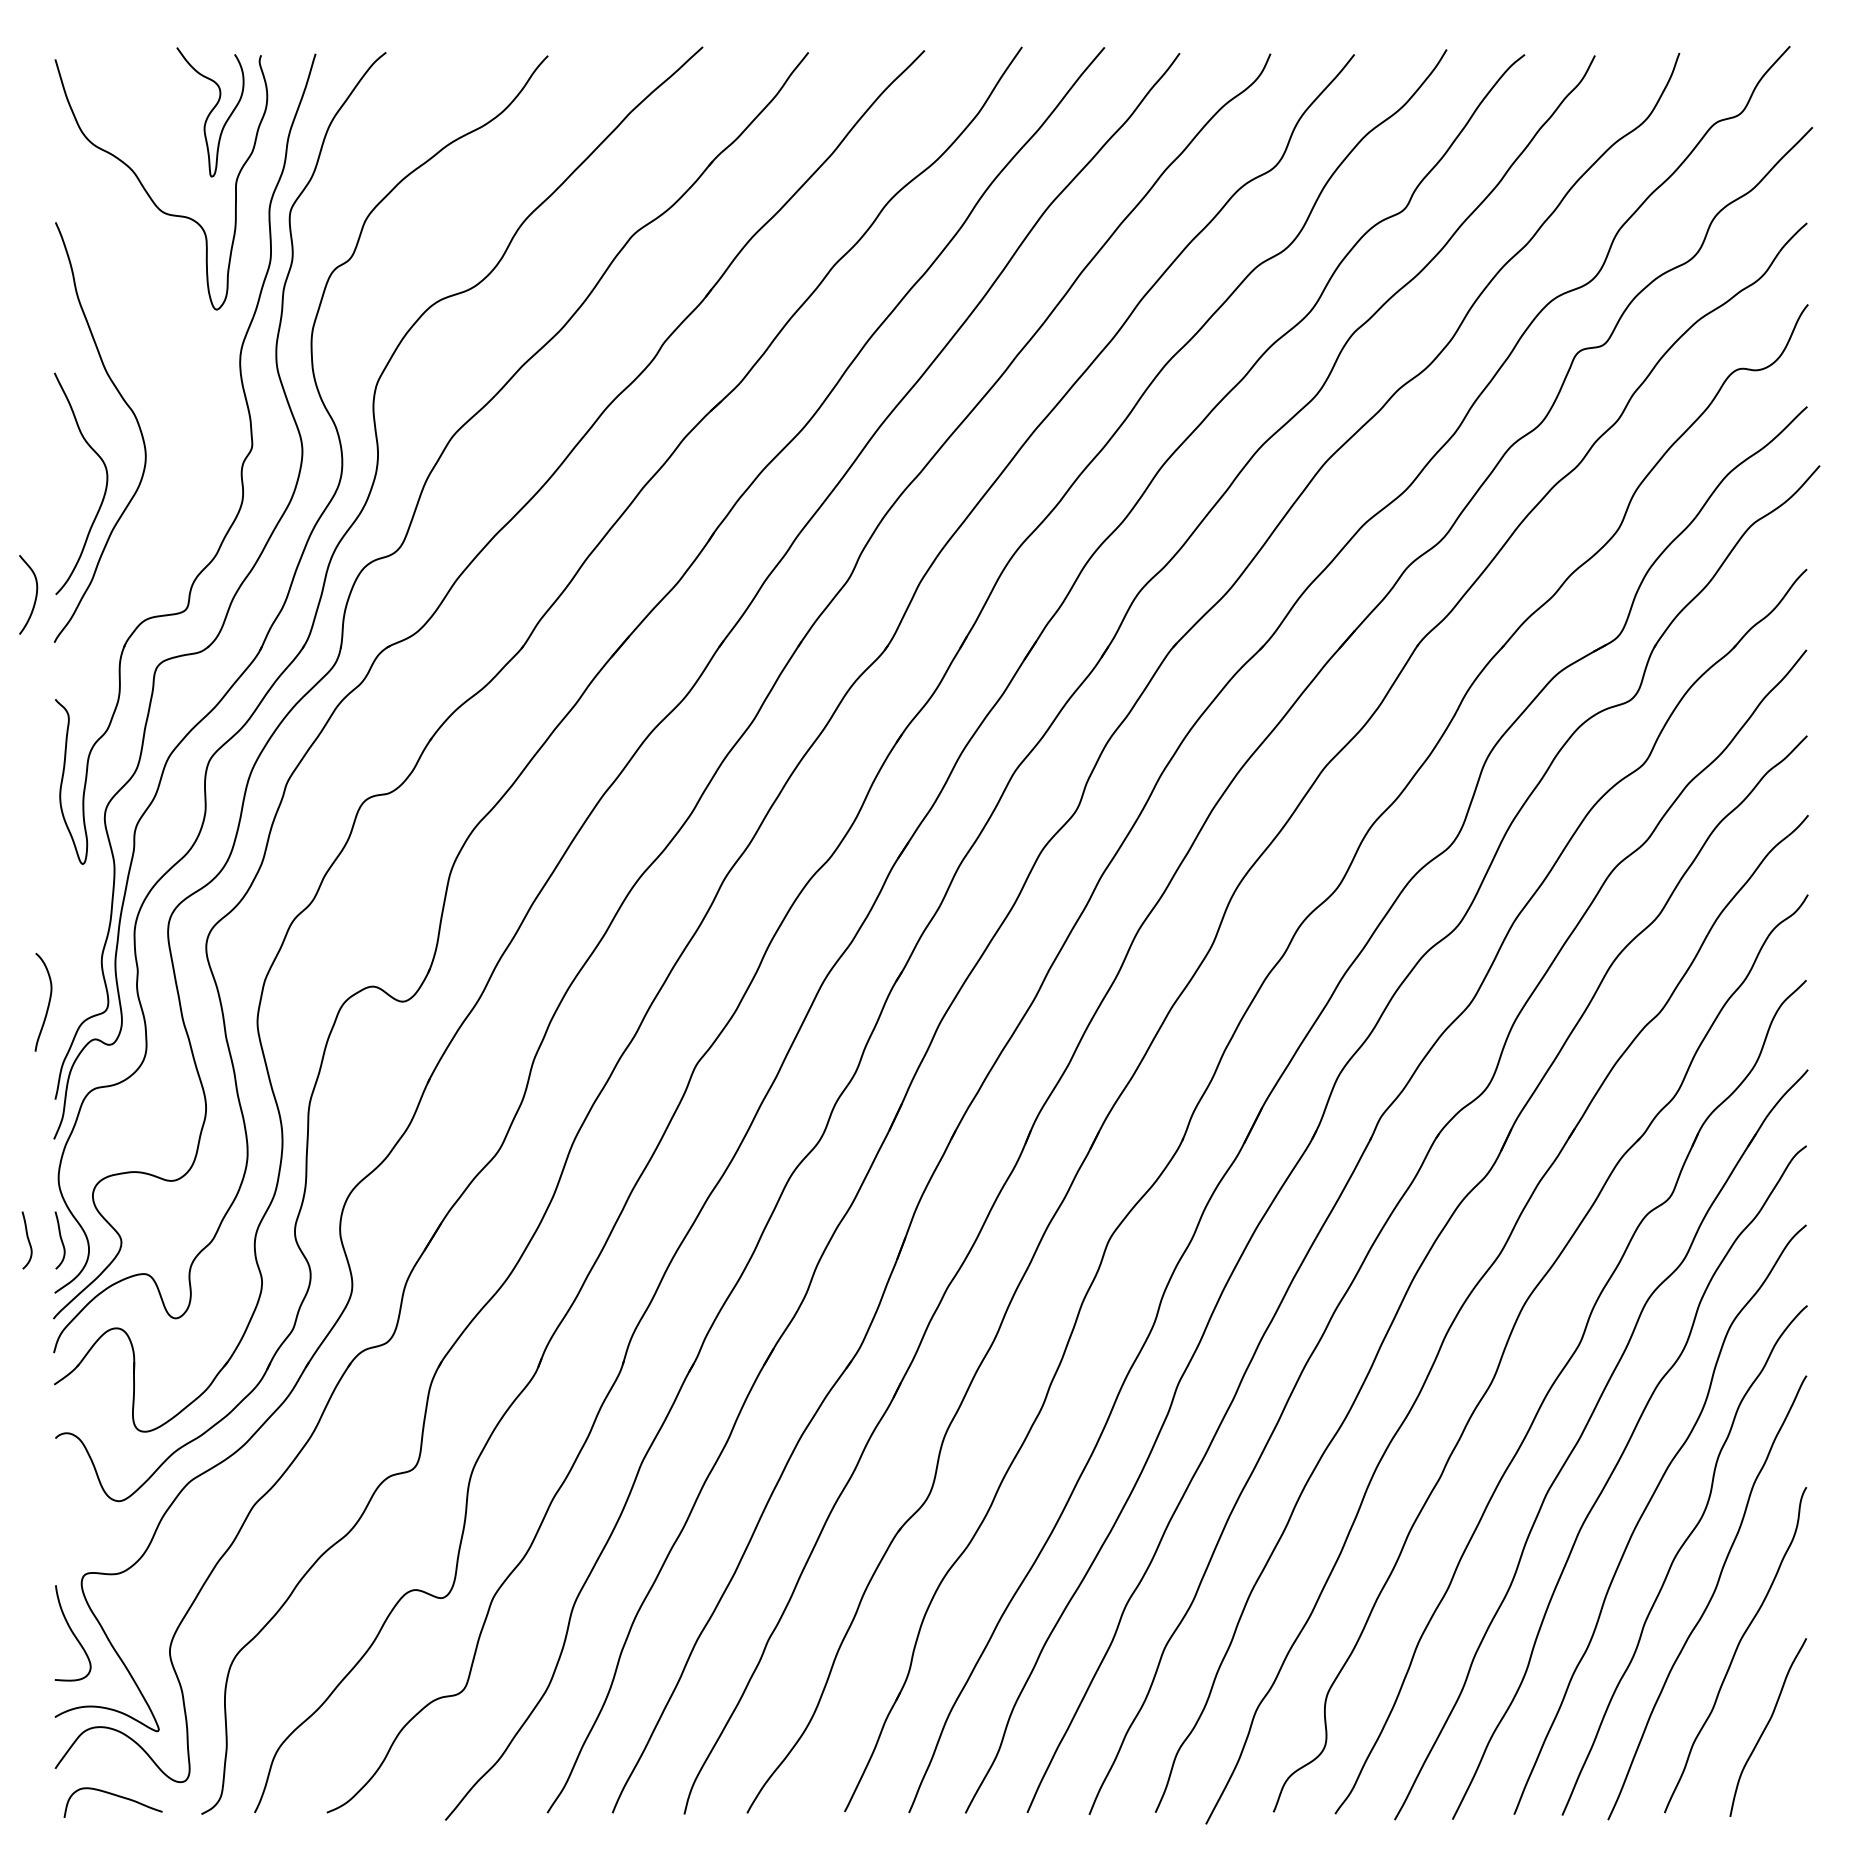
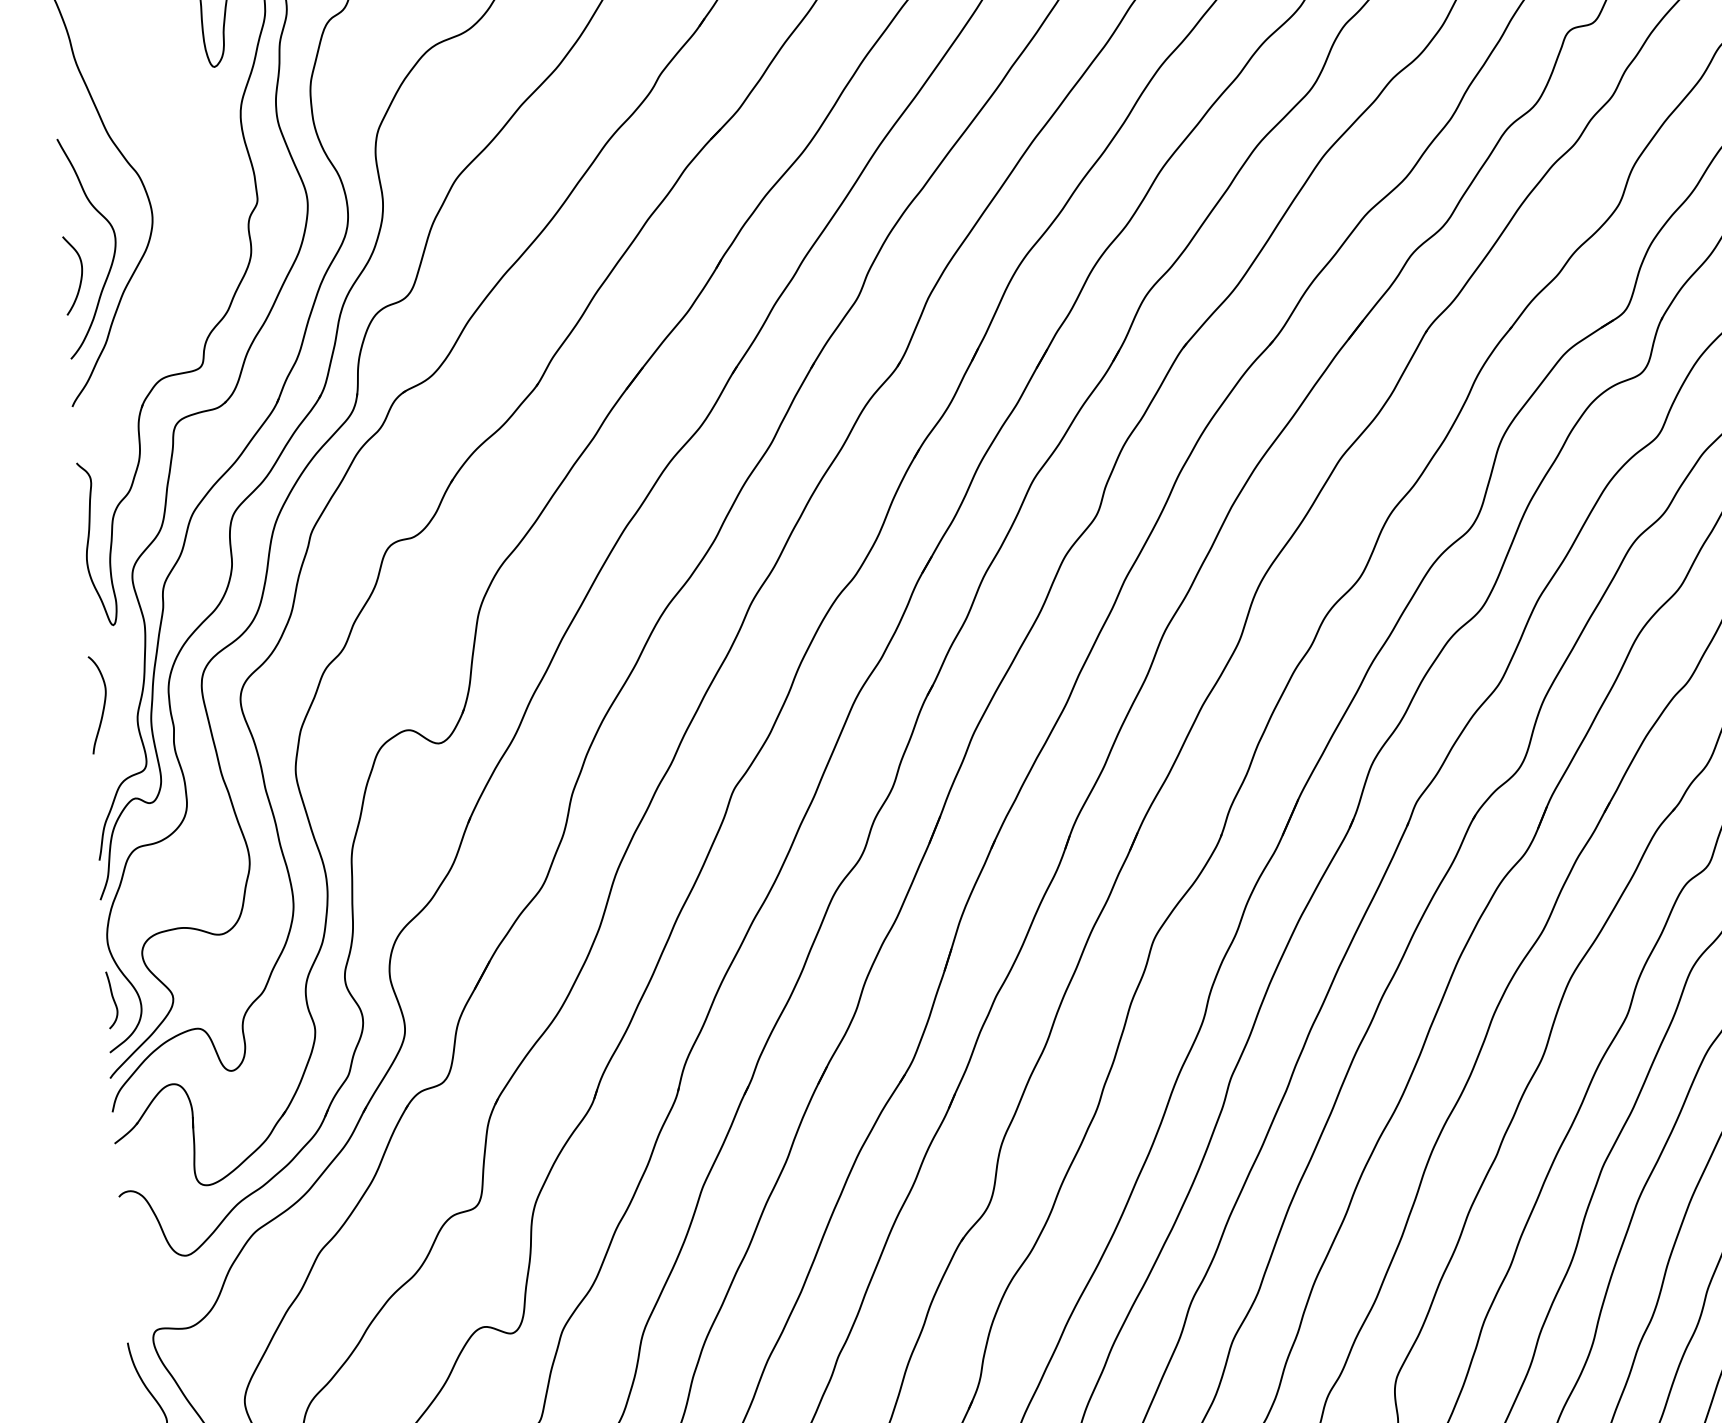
curve: (35, 594) -> (80, 274), moved
curve: (48, 1001) -> (103, 703), moved
curve: (27, 1240) -> (79, 1002), removed

